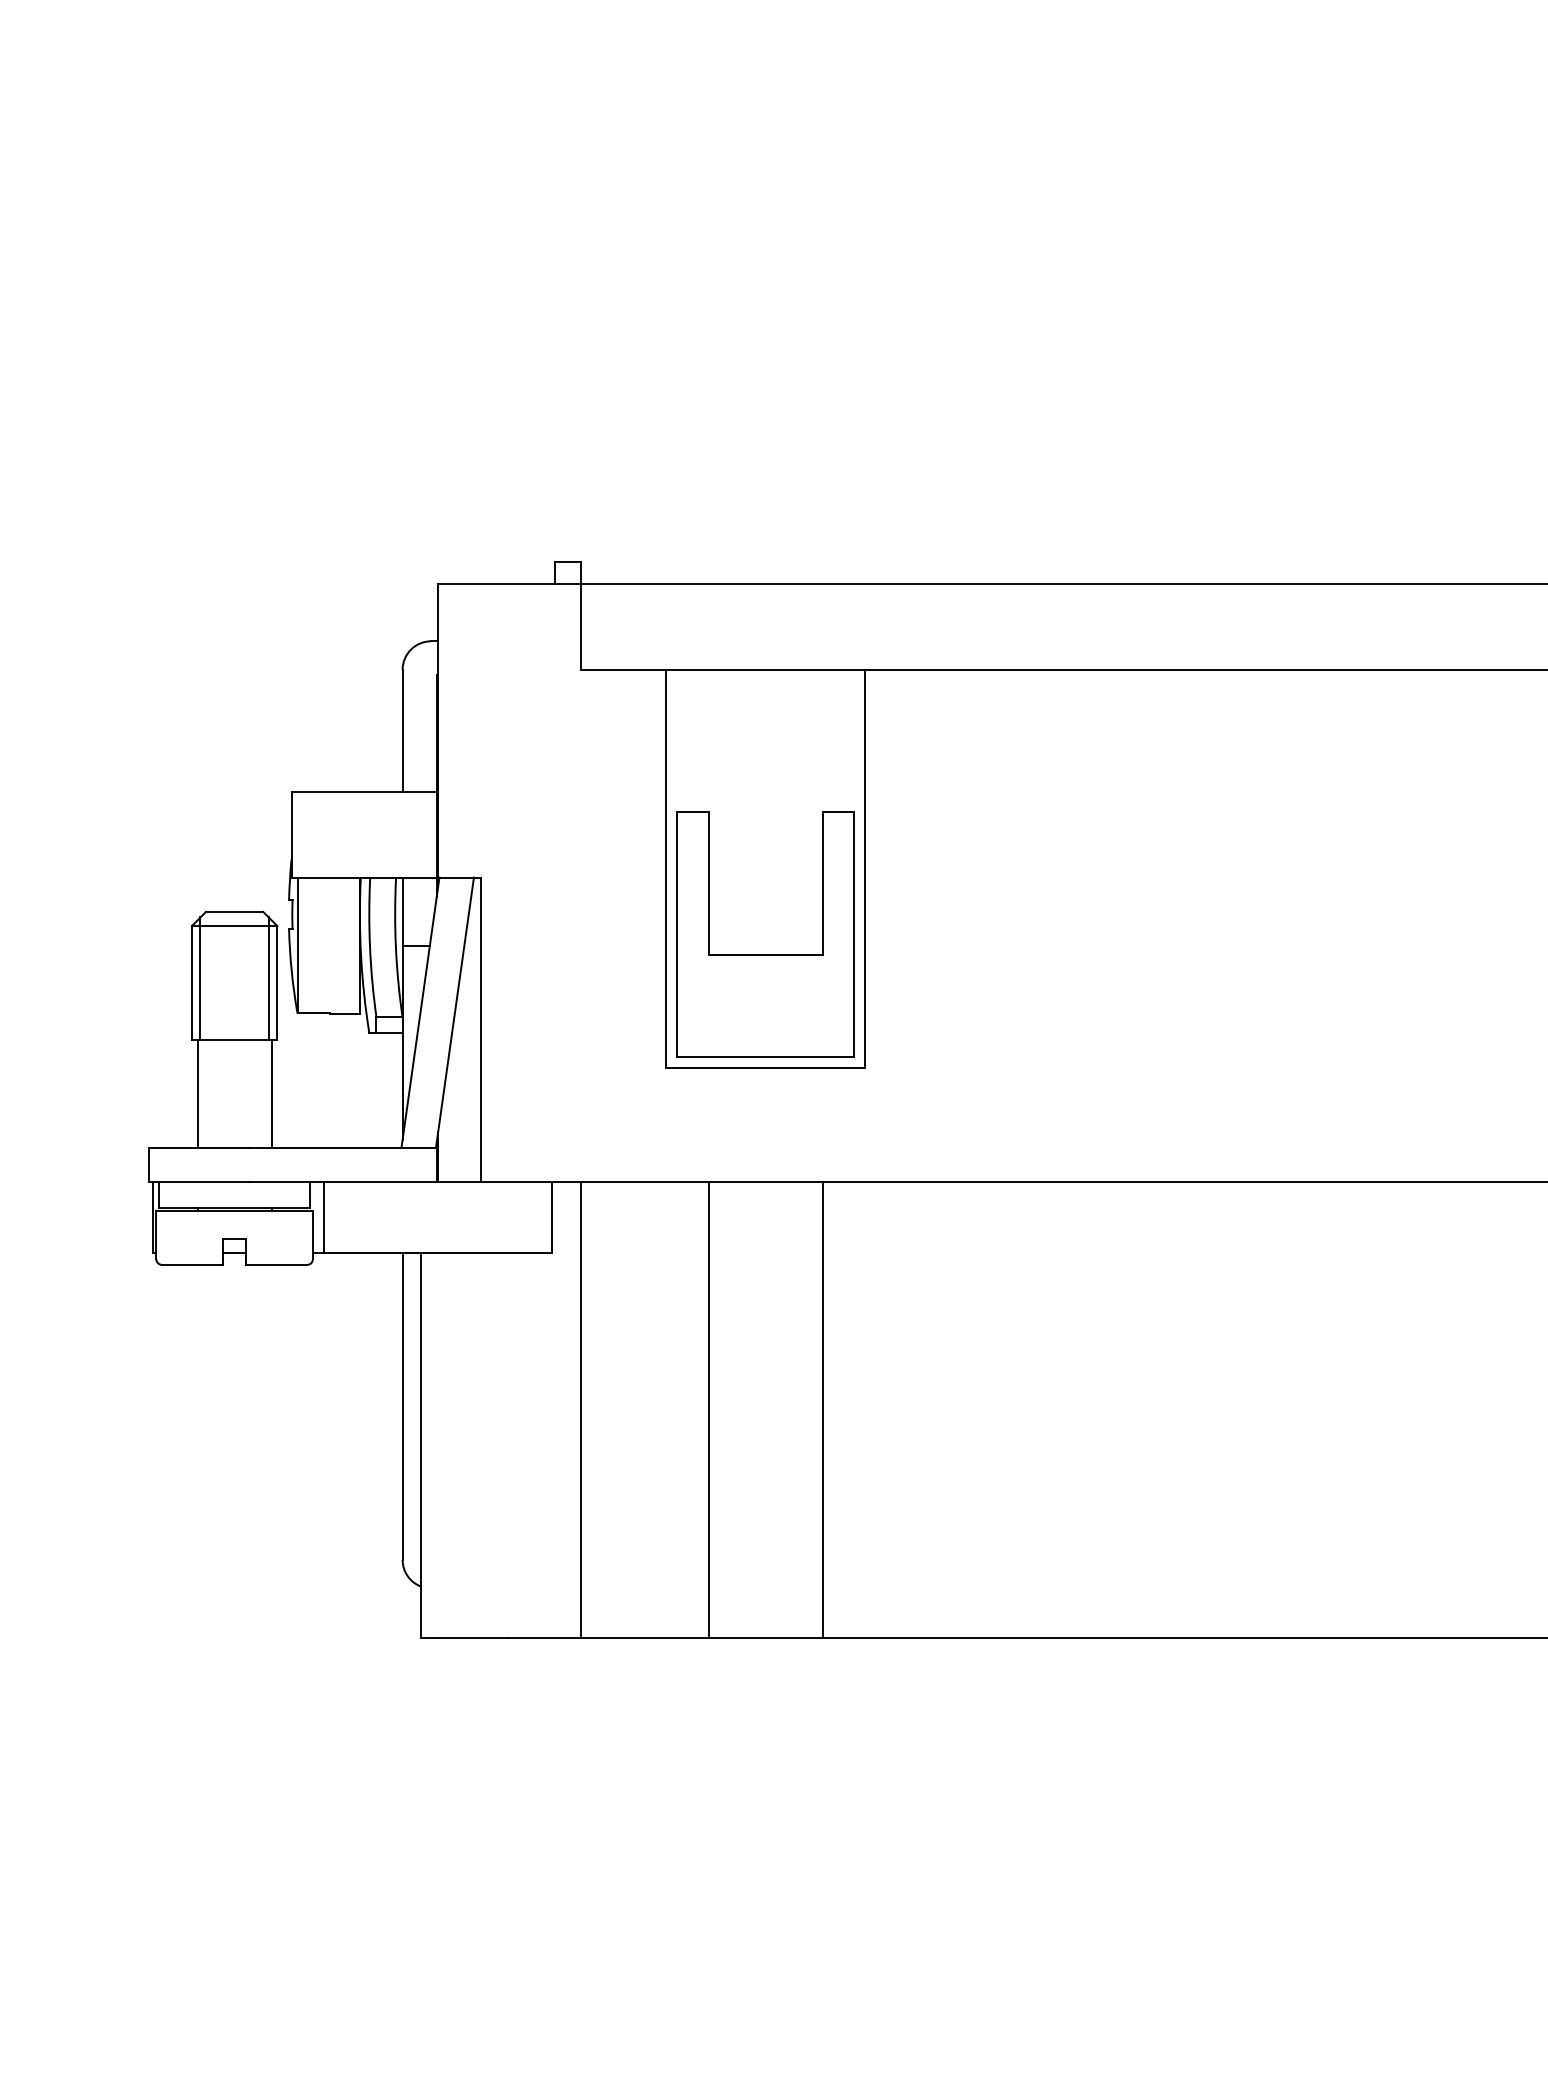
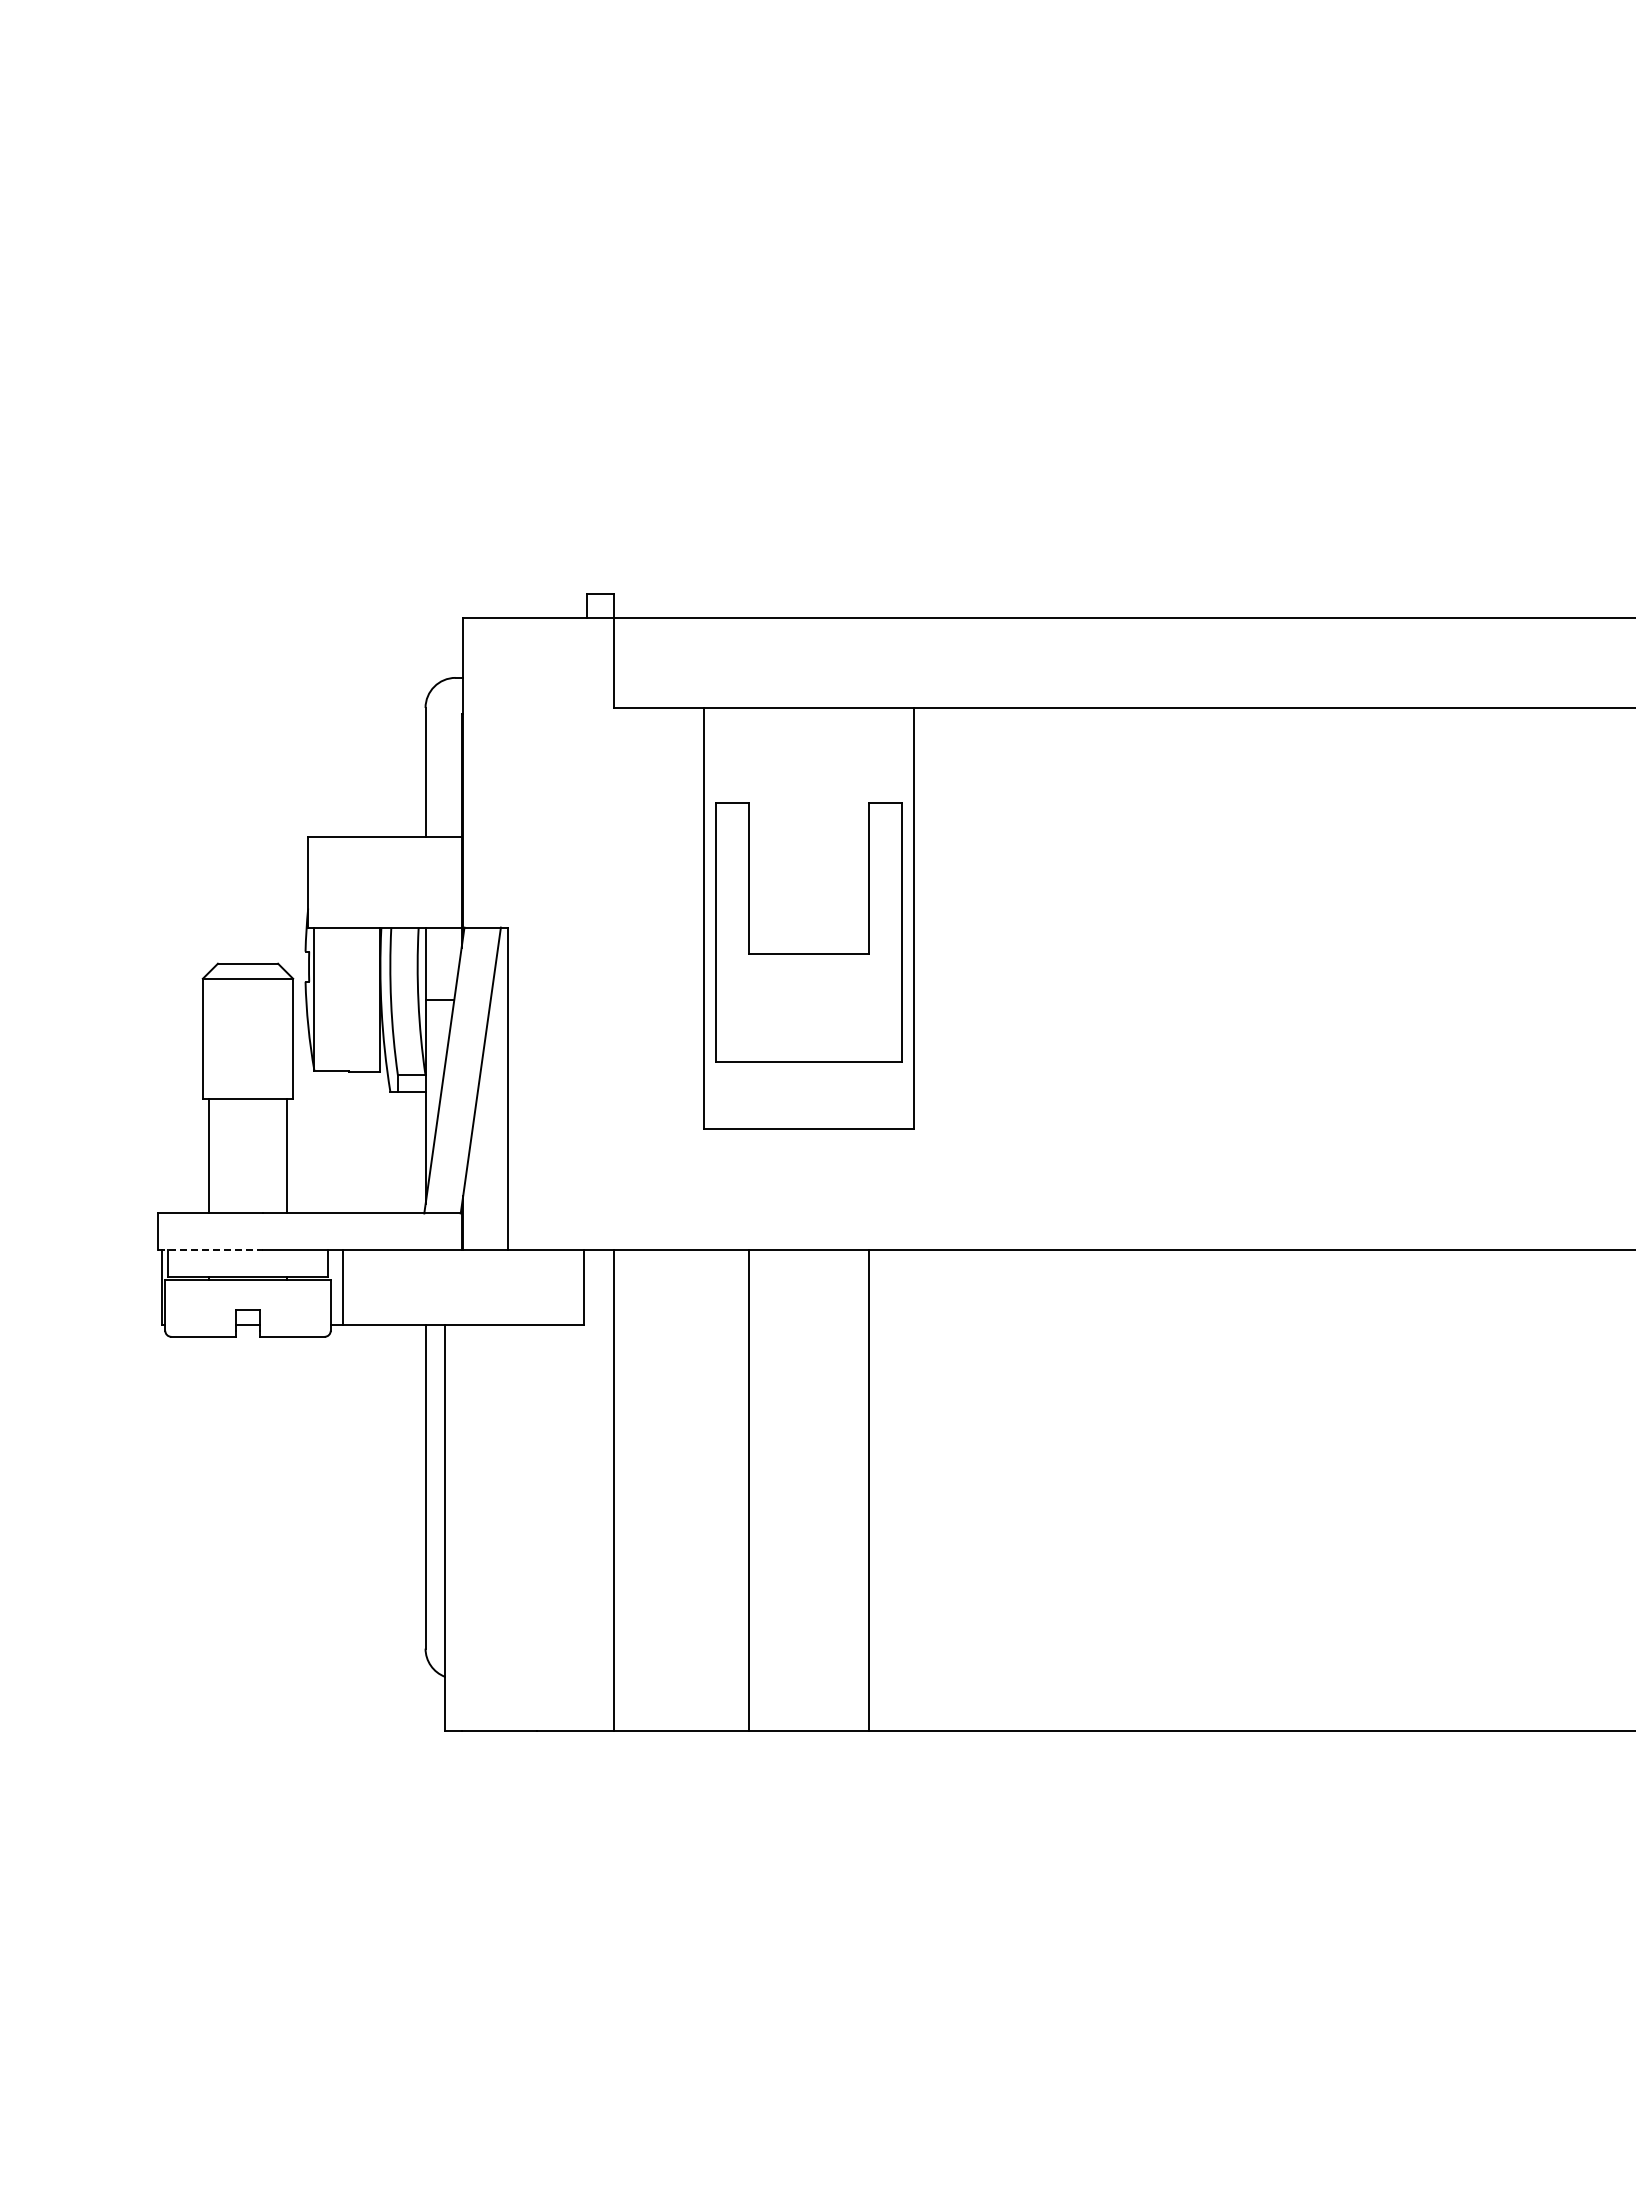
part: (765, 954) -> (808, 953), moved
line: (200, 978) -> (211, 1034), removed
line: (269, 978) -> (284, 1034), removed
line: (199, 1182) -> (210, 1249), solid -> dashed

